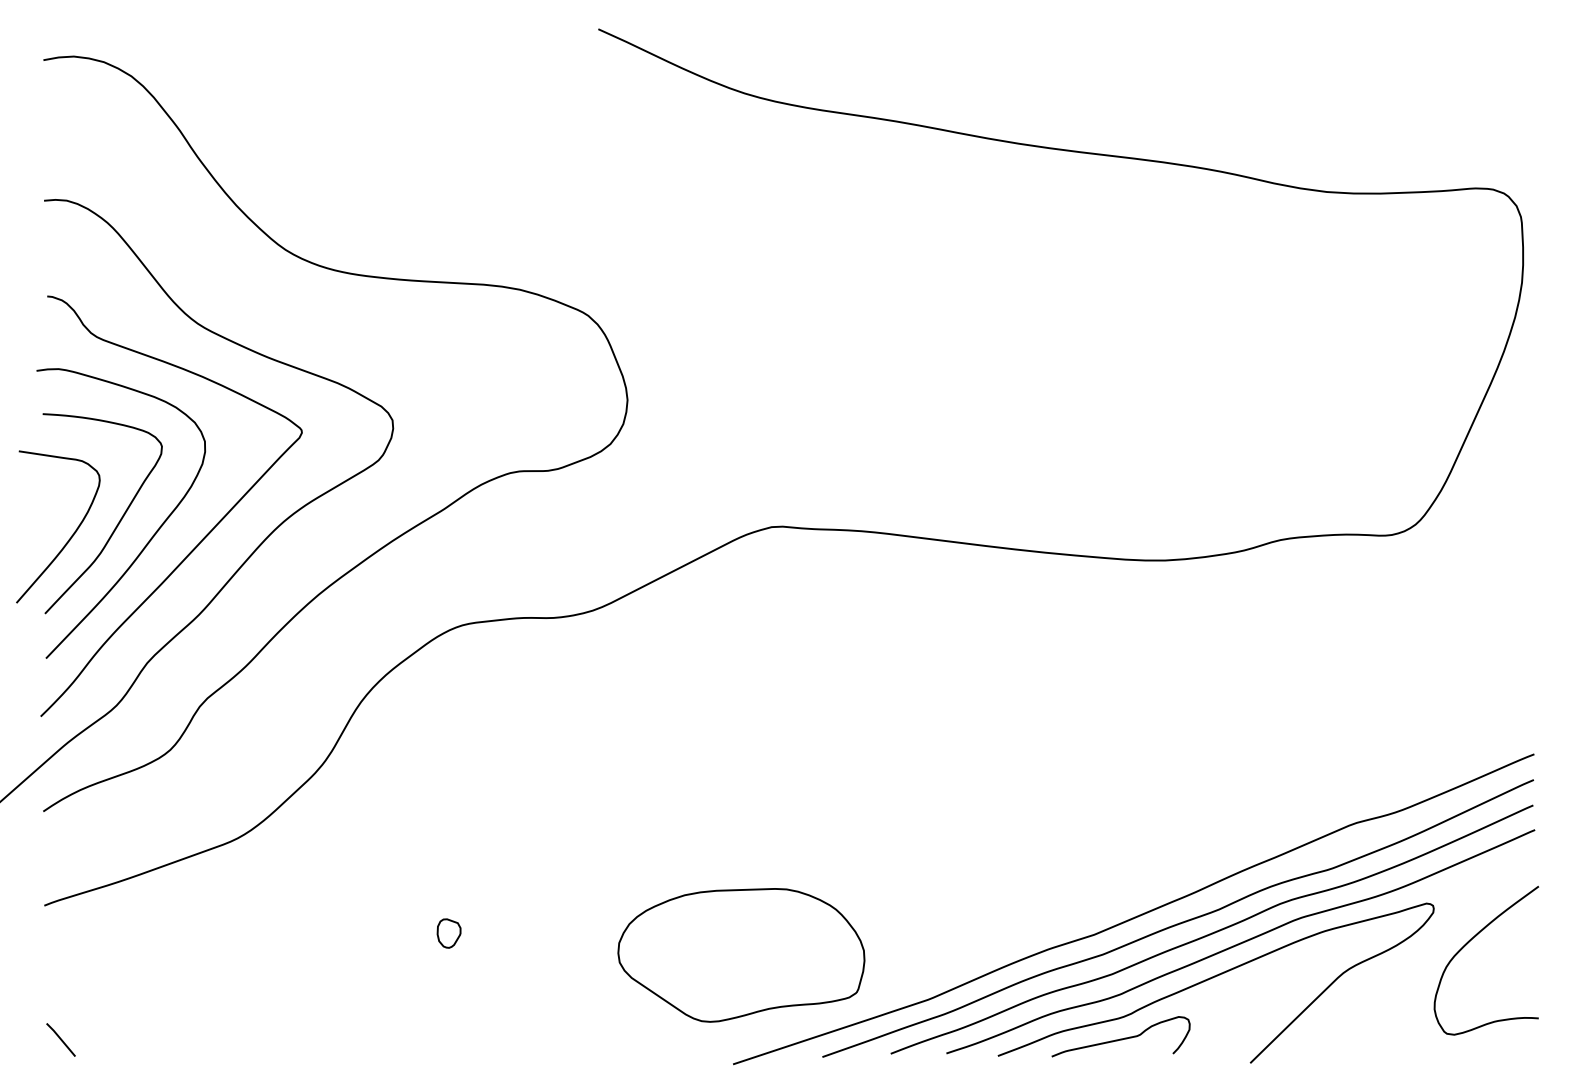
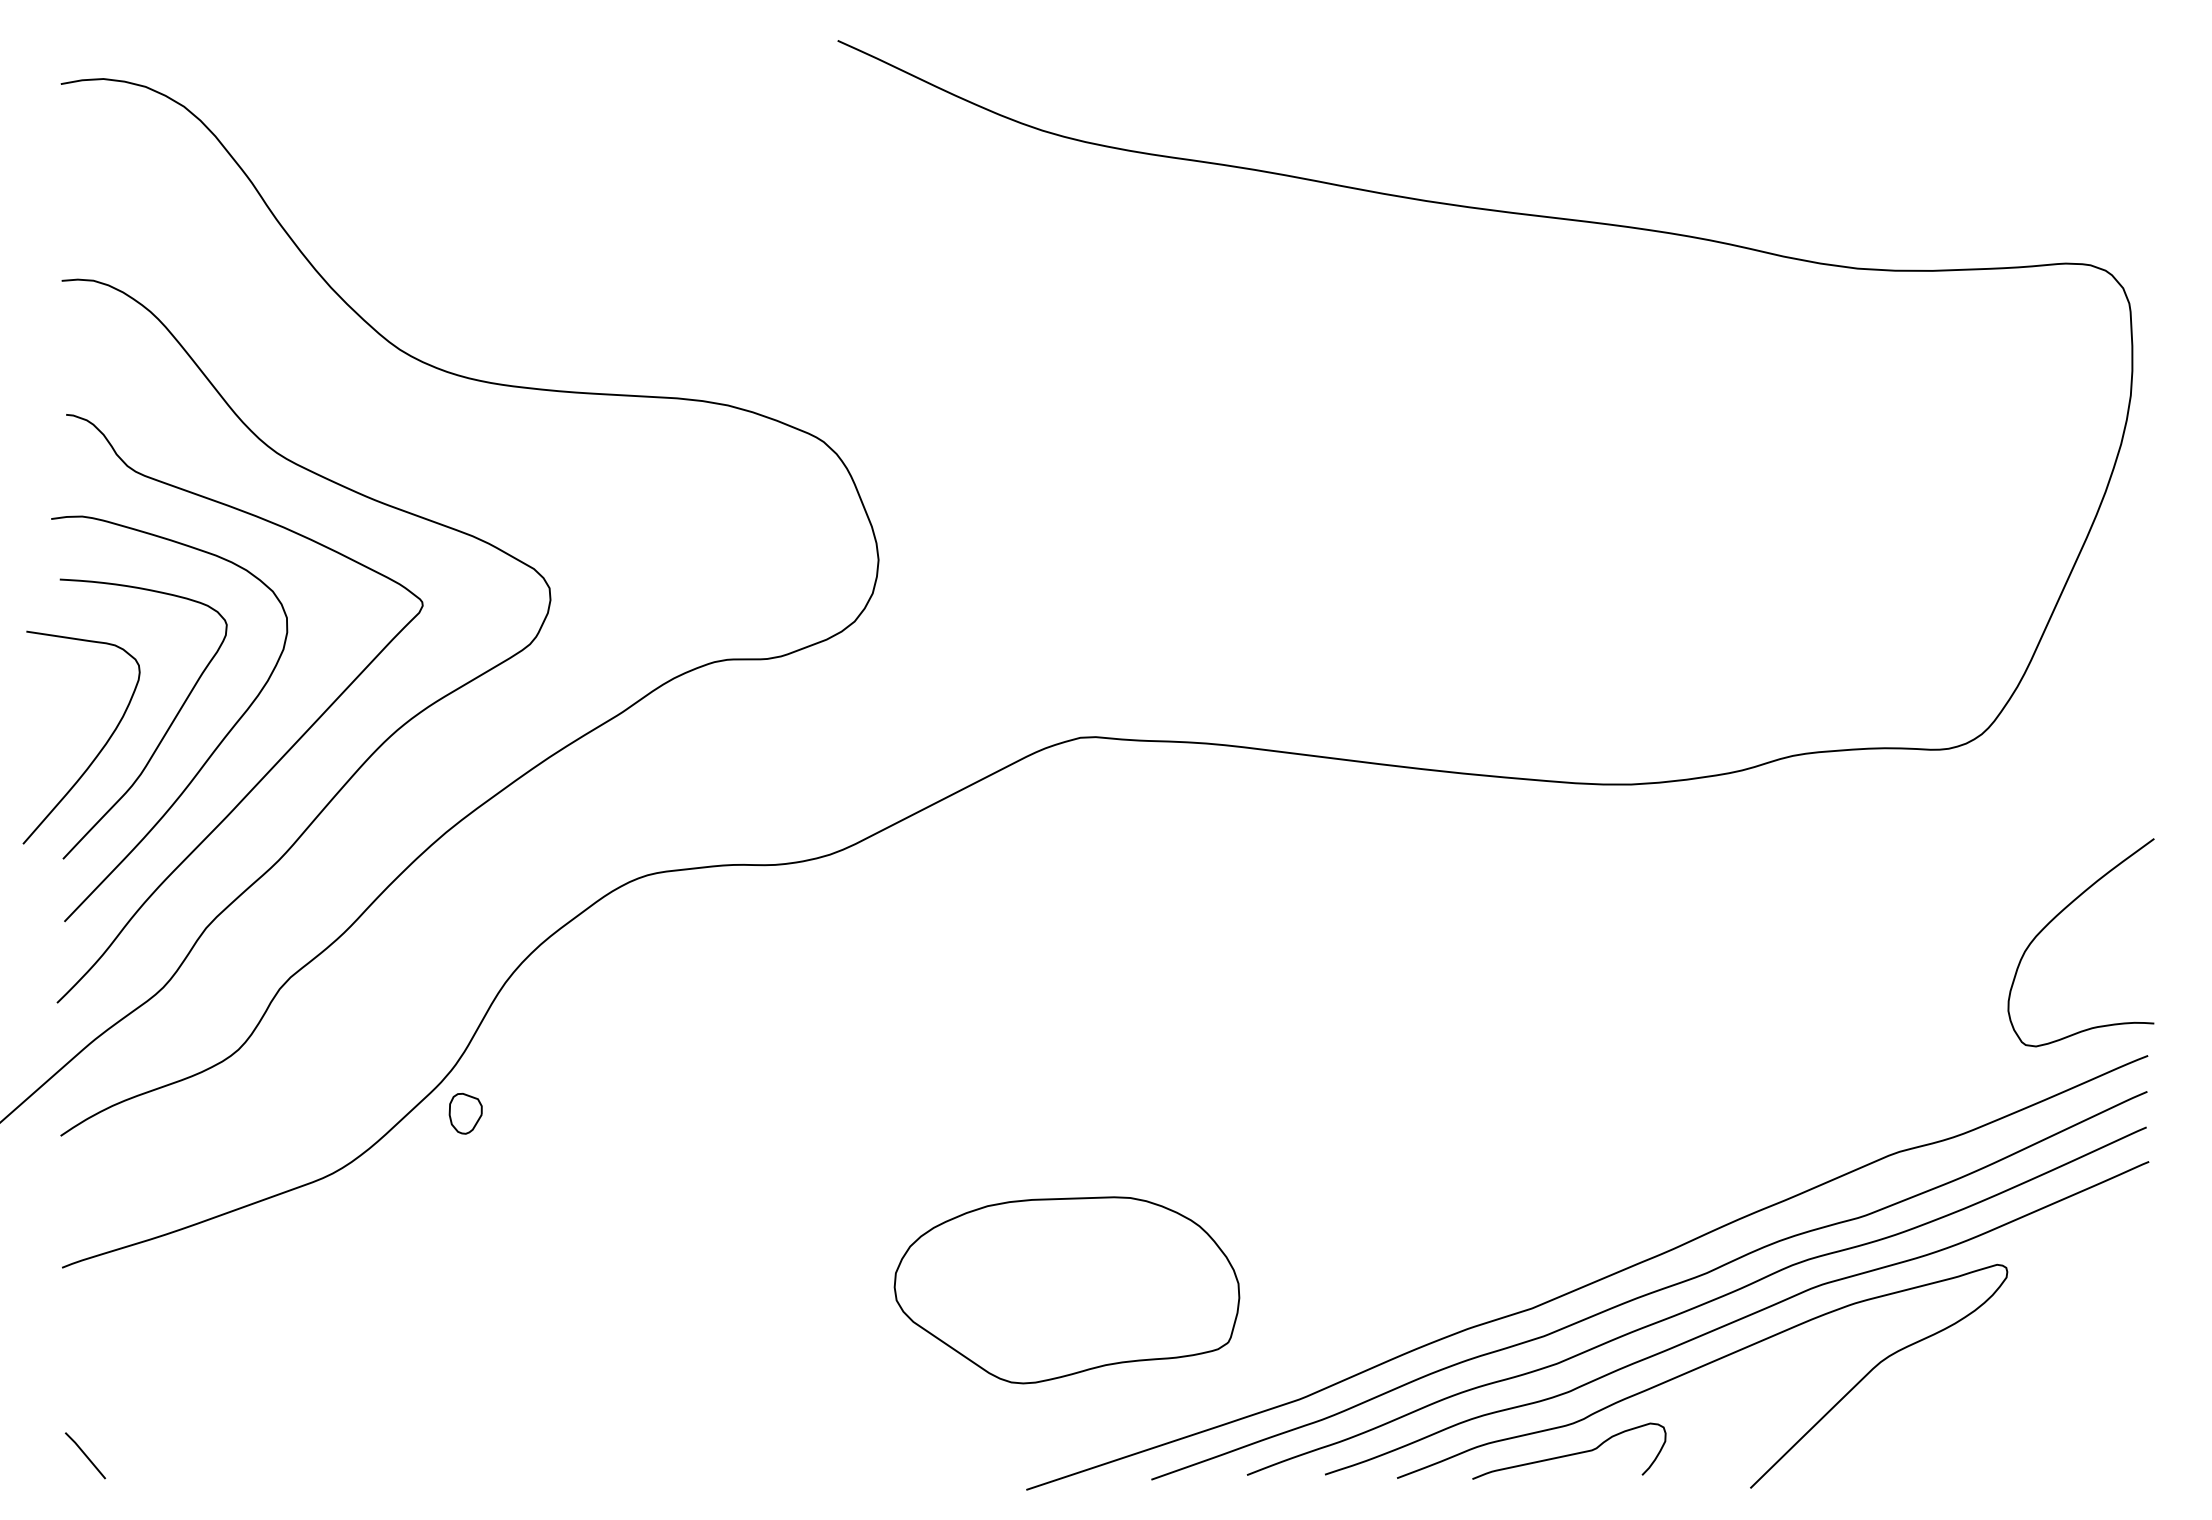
part: (448, 933) -> (465, 1113), moved
curve: (1468, 942) -> (2056, 917), moved
part: (741, 955) -> (1066, 1290), moved

